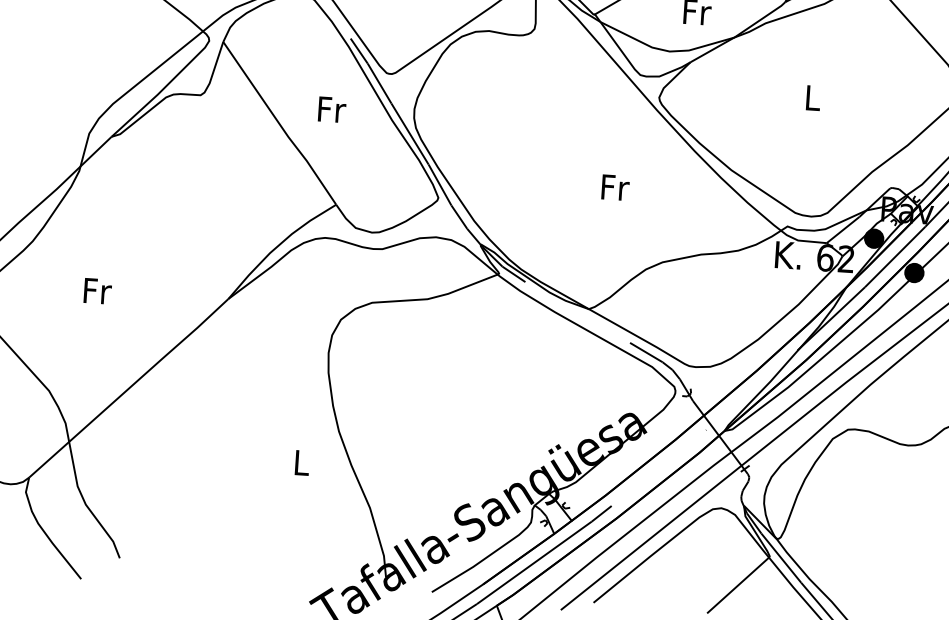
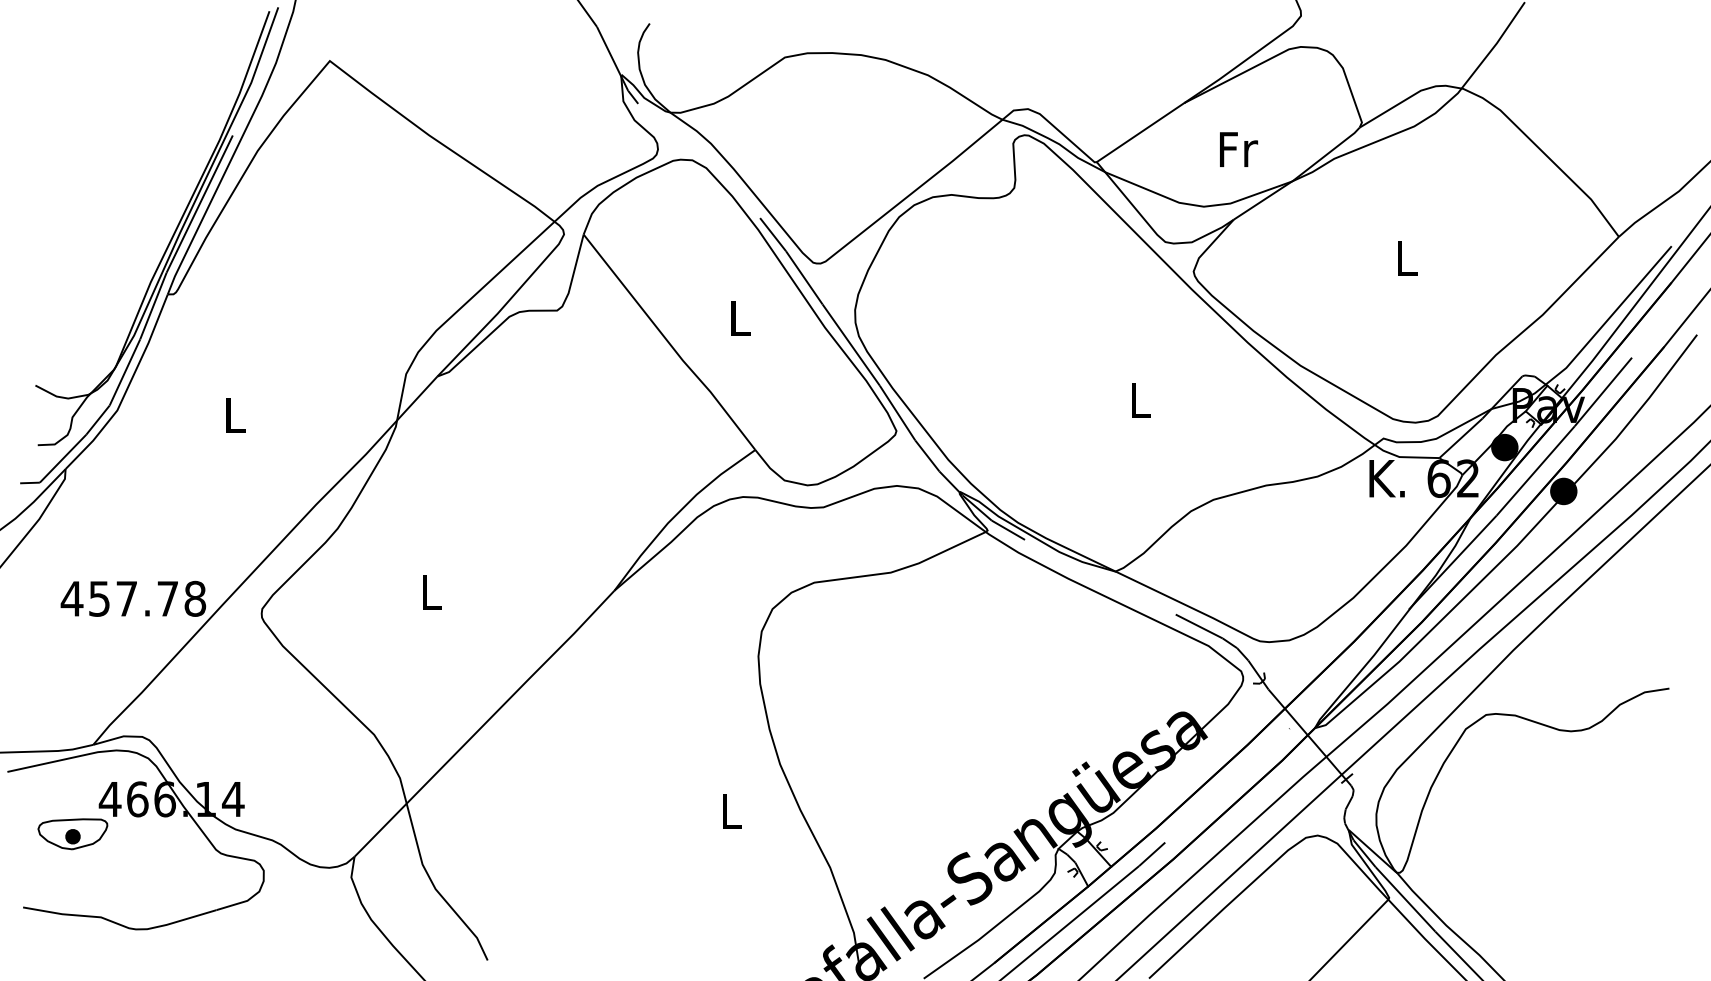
text: (332, 109) -> (741, 318), Fr -> L
text: (615, 187) -> (1141, 400), Fr -> L
text: (97, 290) -> (432, 591), Fr -> L

